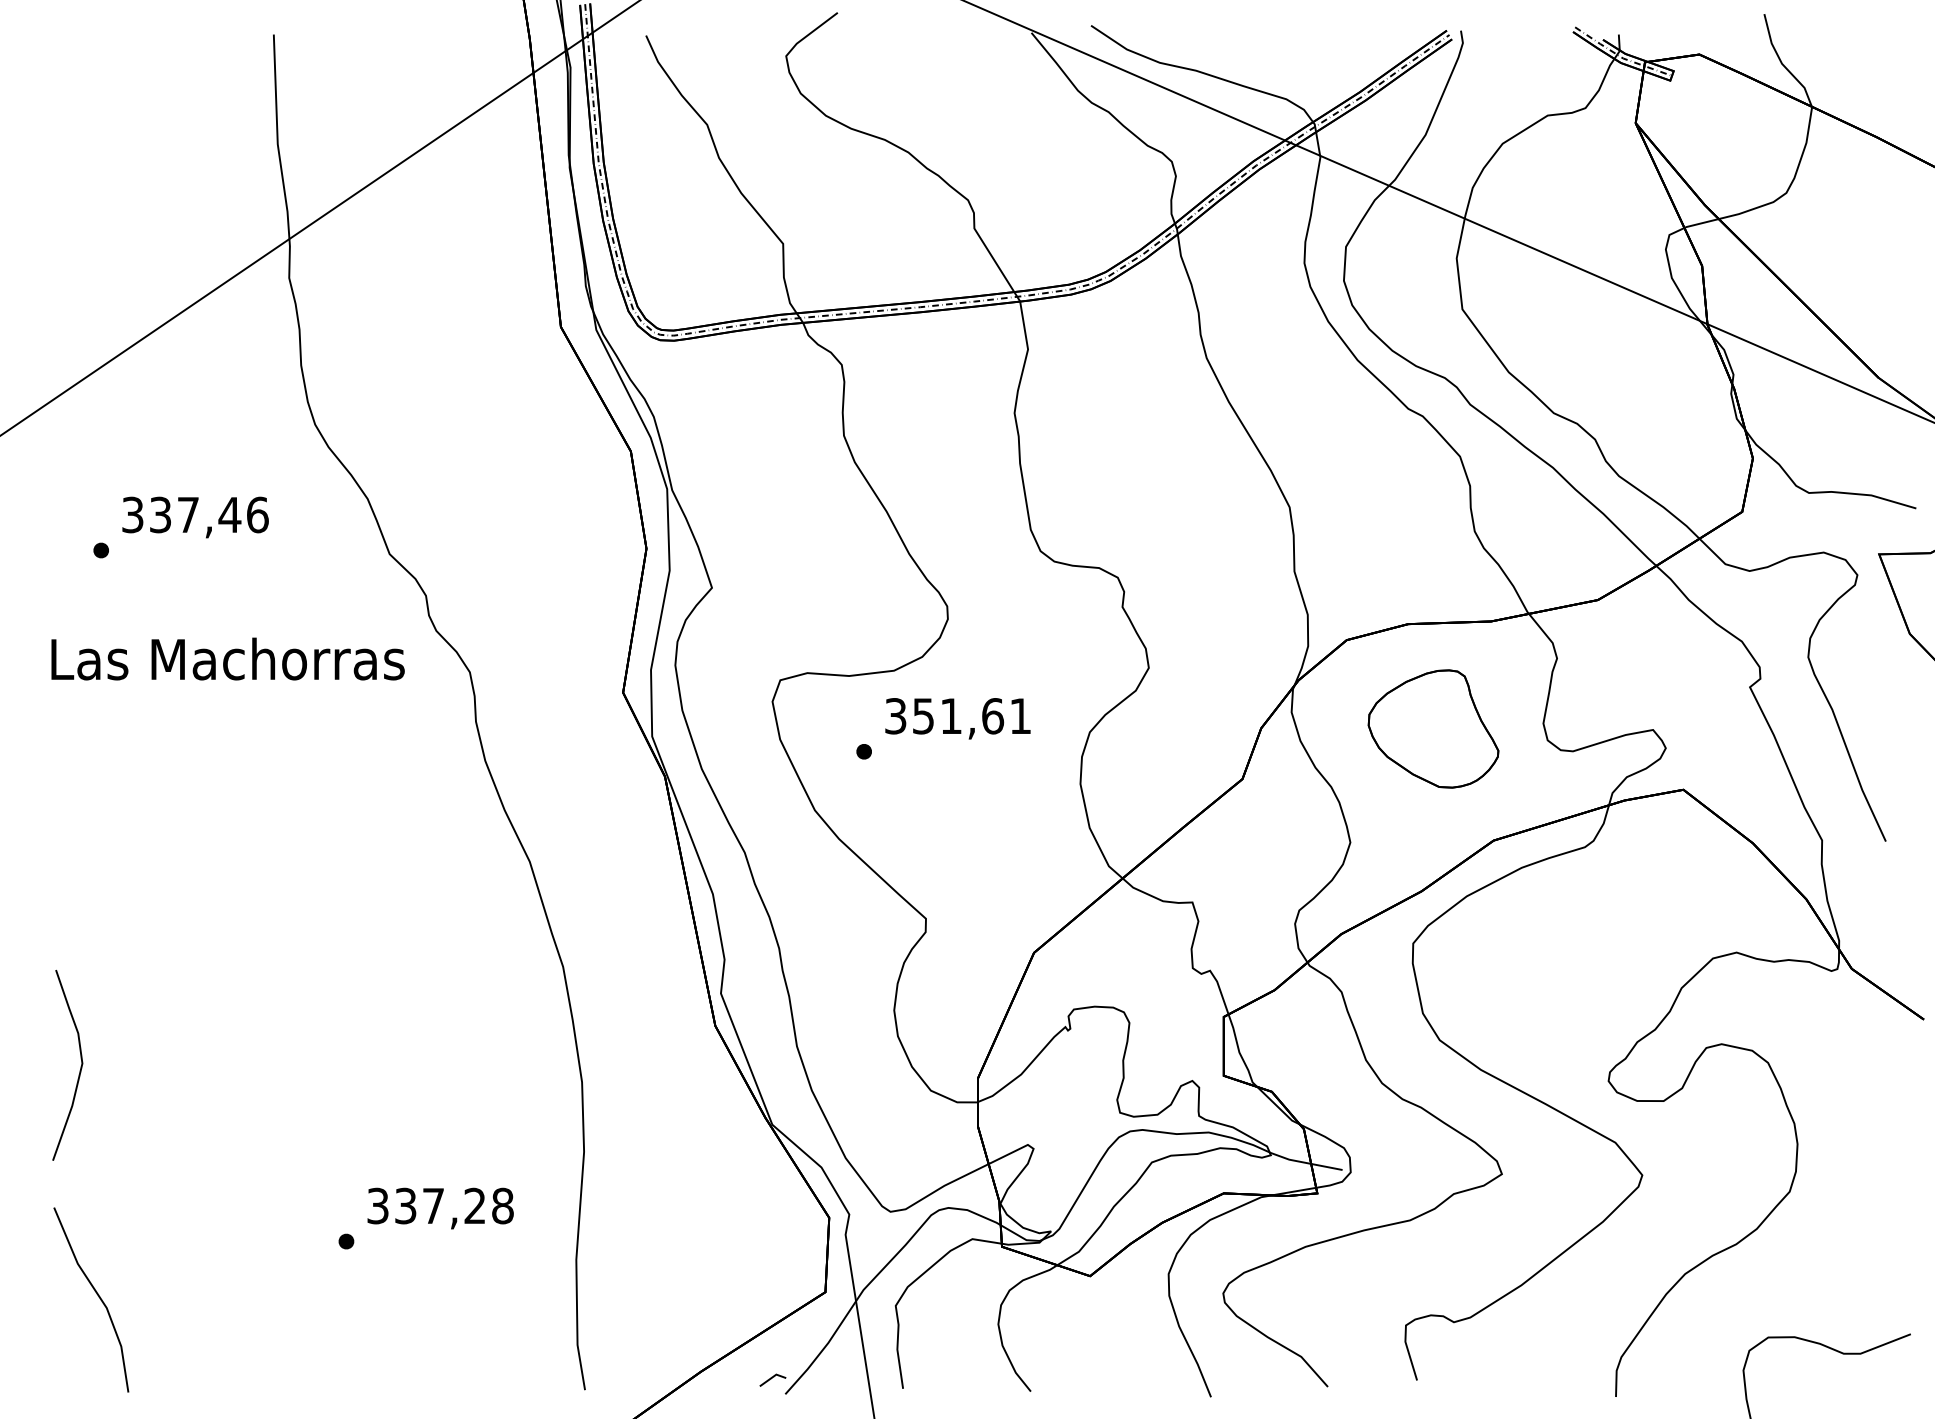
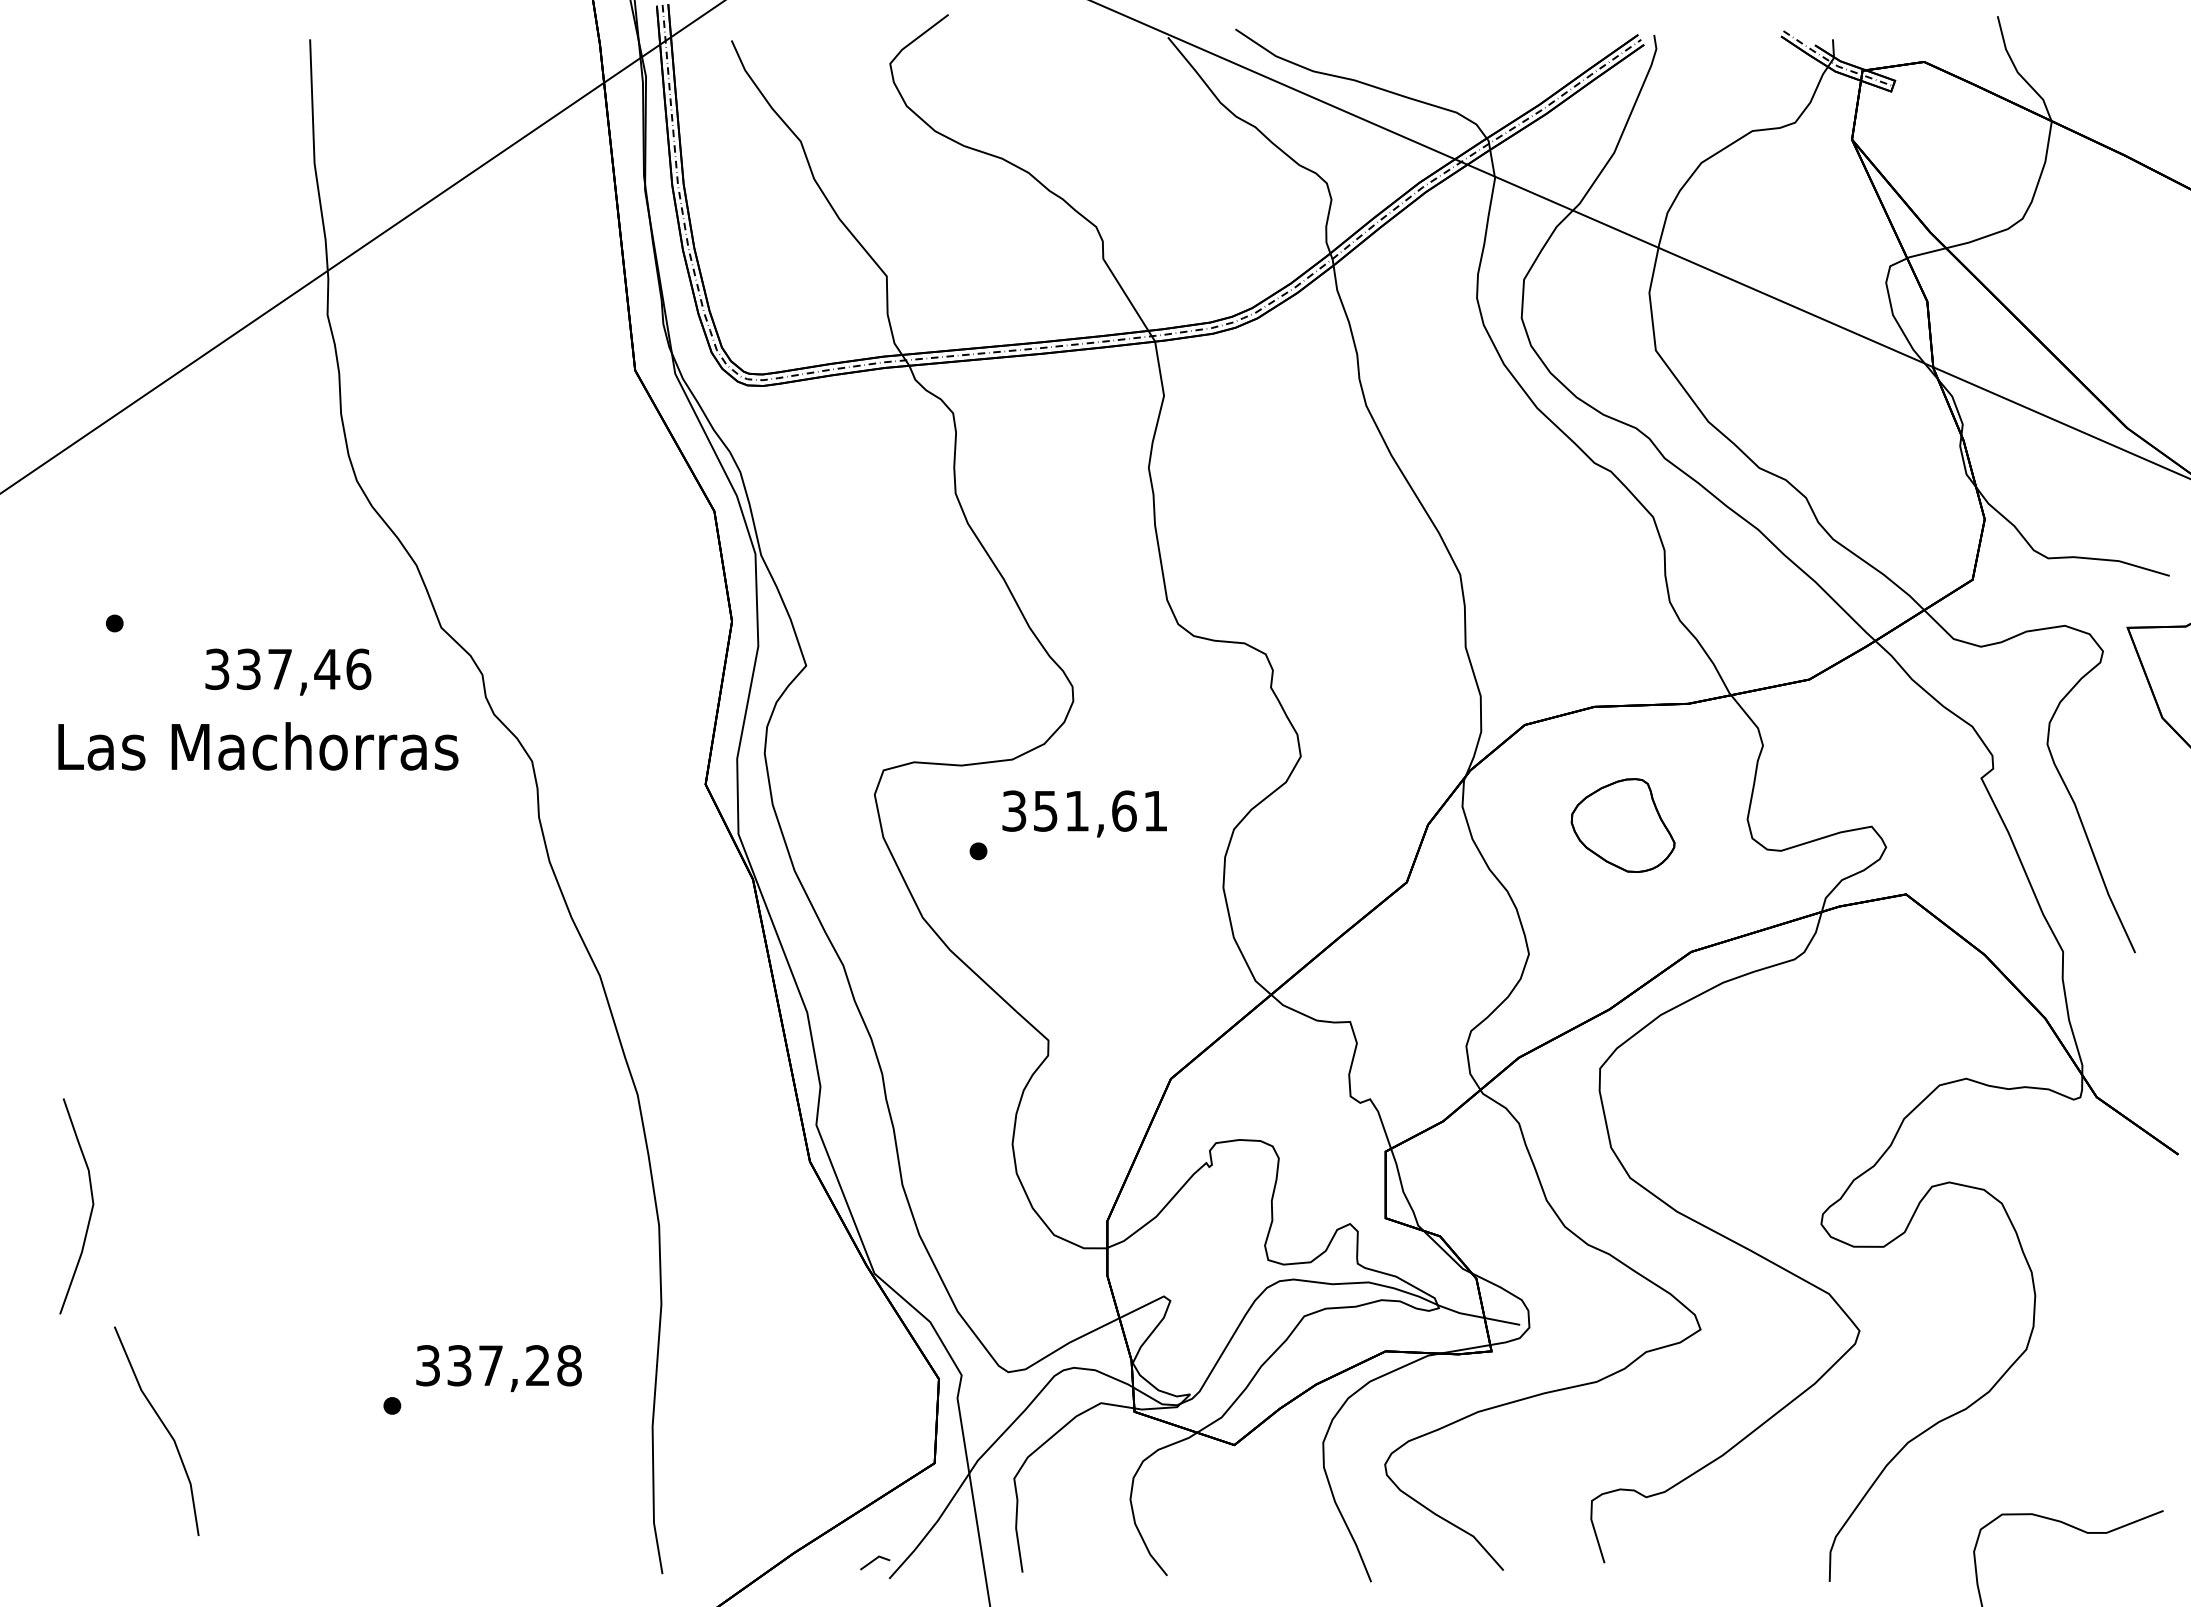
text: (195, 517) -> (288, 672), moved
part: (1433, 728) -> (1623, 825), size x0.7
line: (96, 1294) -> (162, 1425), moved

